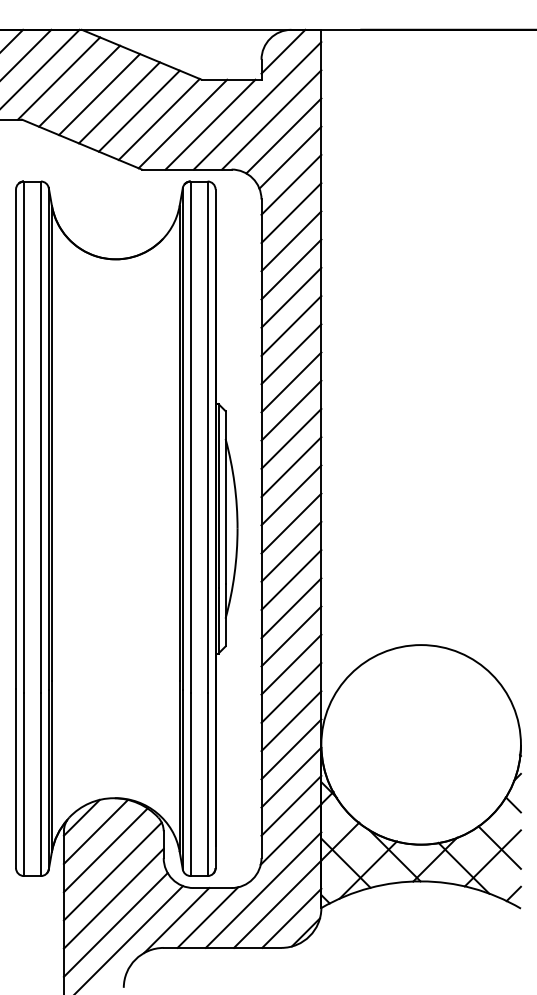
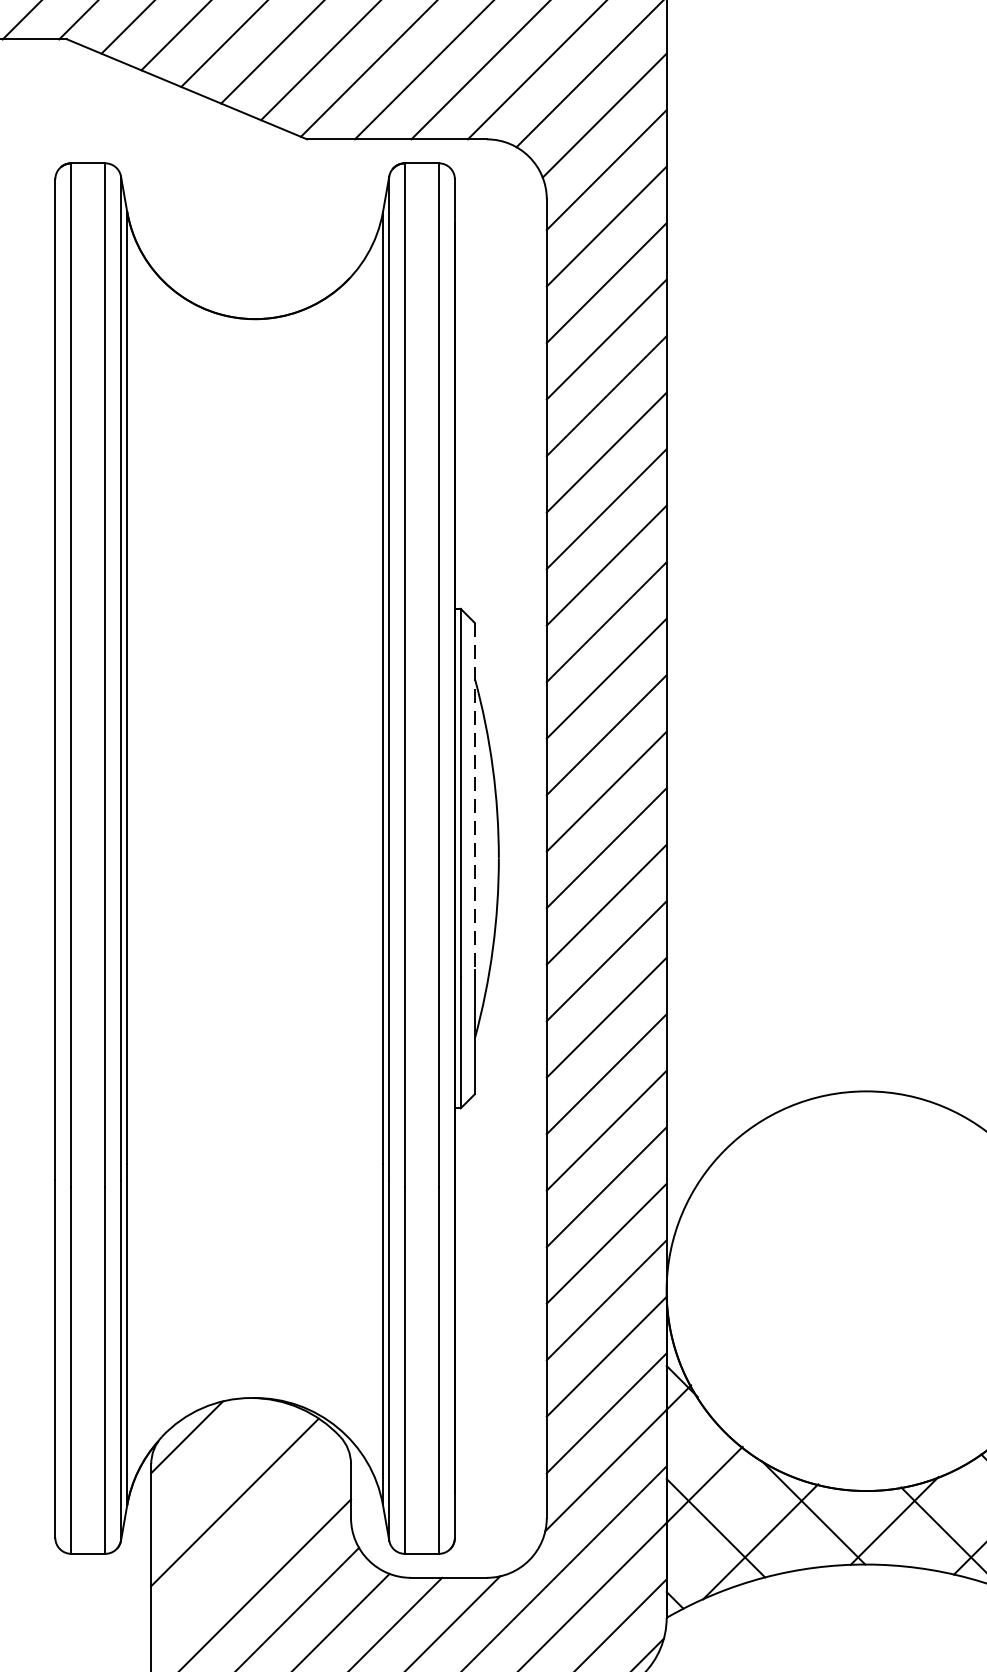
line: (225, 497) -> (474, 795), solid -> dashed
line: (95, 831) -> (214, 1464), removed
line: (112, 871) -> (248, 1544), removed

